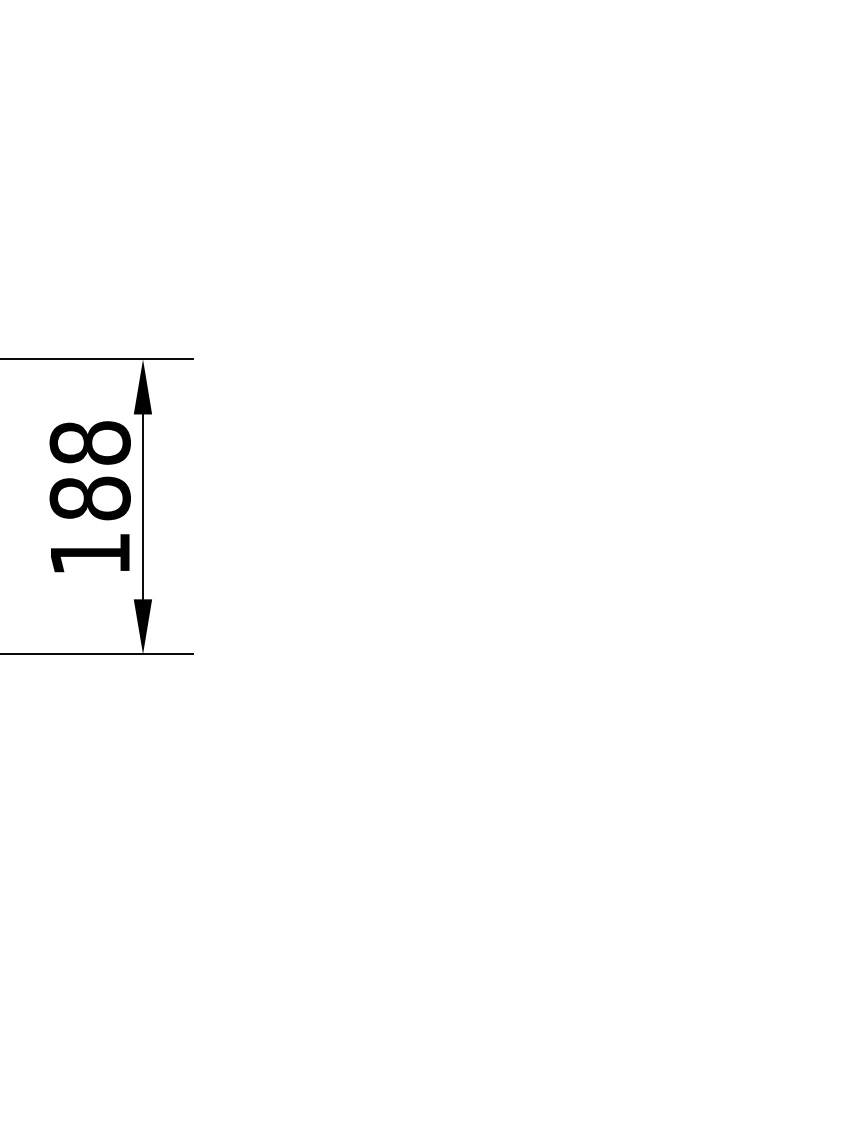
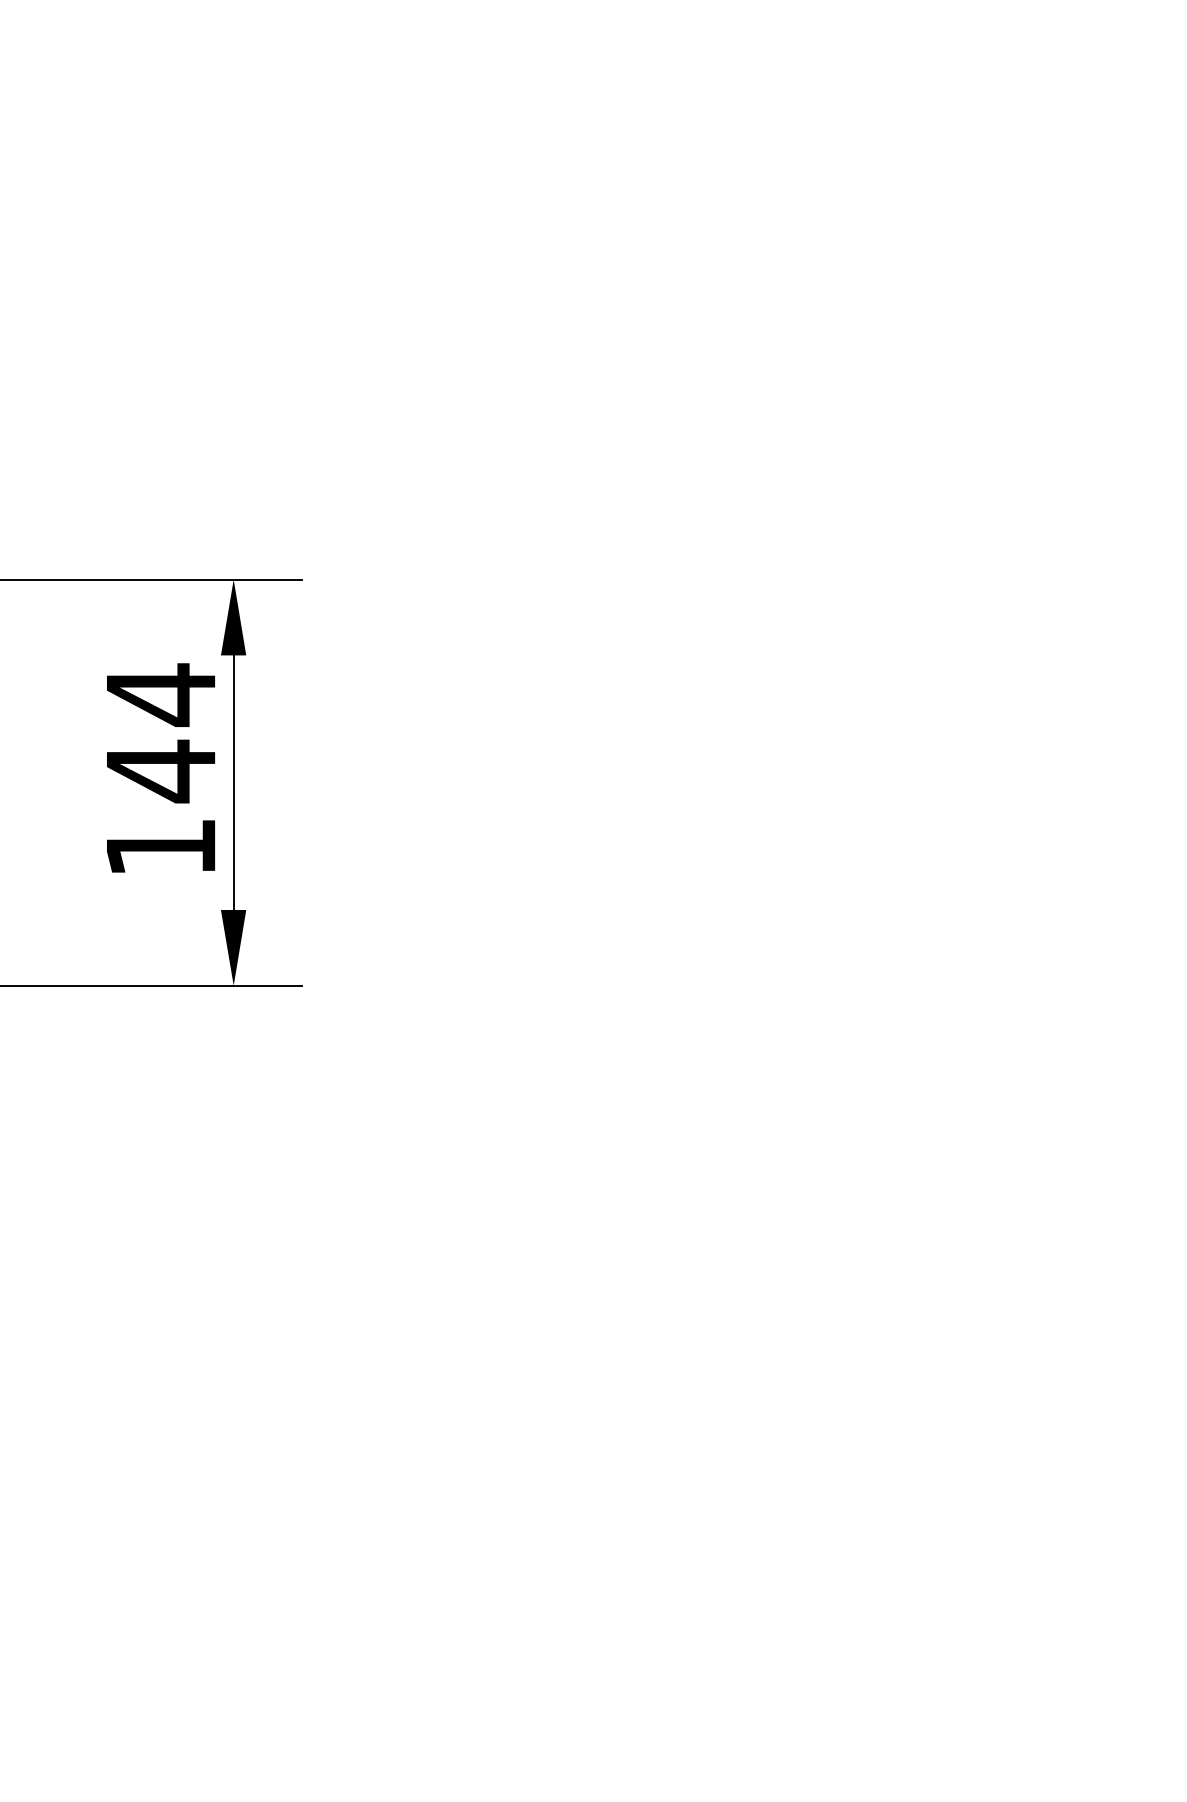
text: (90, 471) -> (161, 733), 188 -> 144

